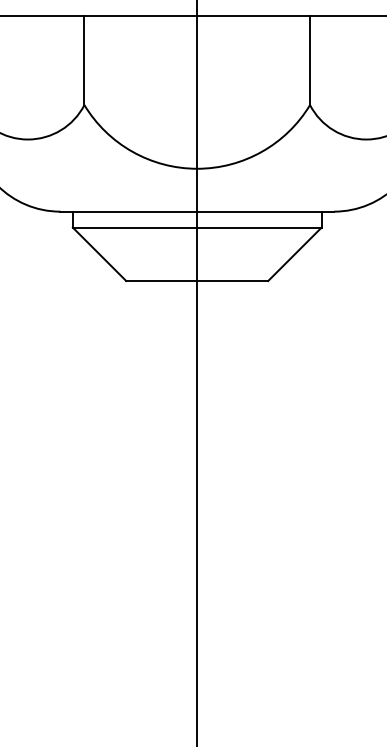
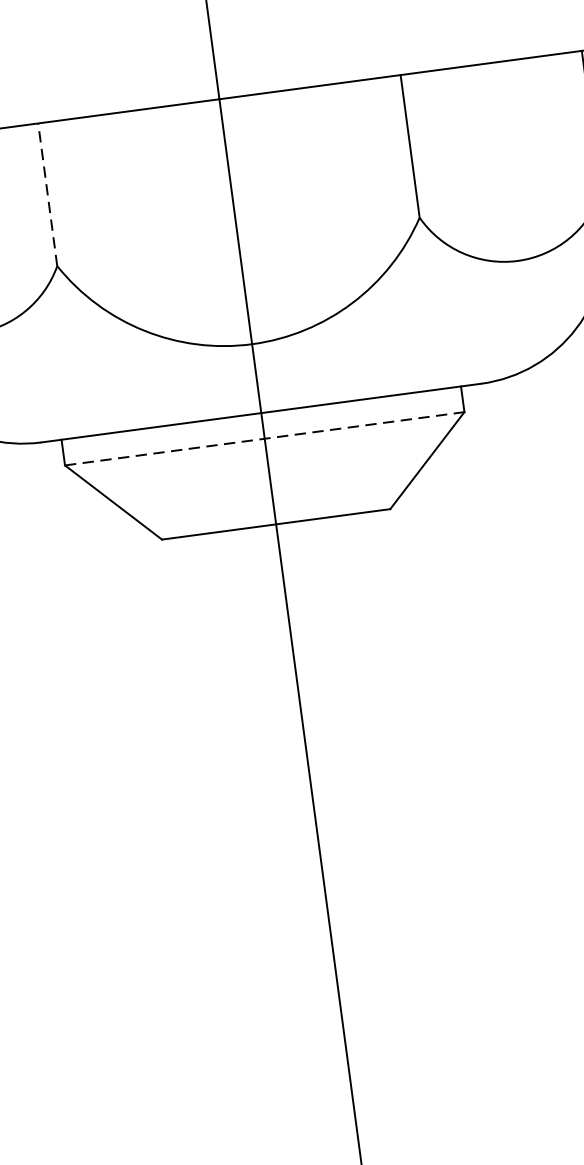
line: (84, 60) -> (47, 194), solid -> dashed
line: (197, 227) -> (265, 438), solid -> dashed

